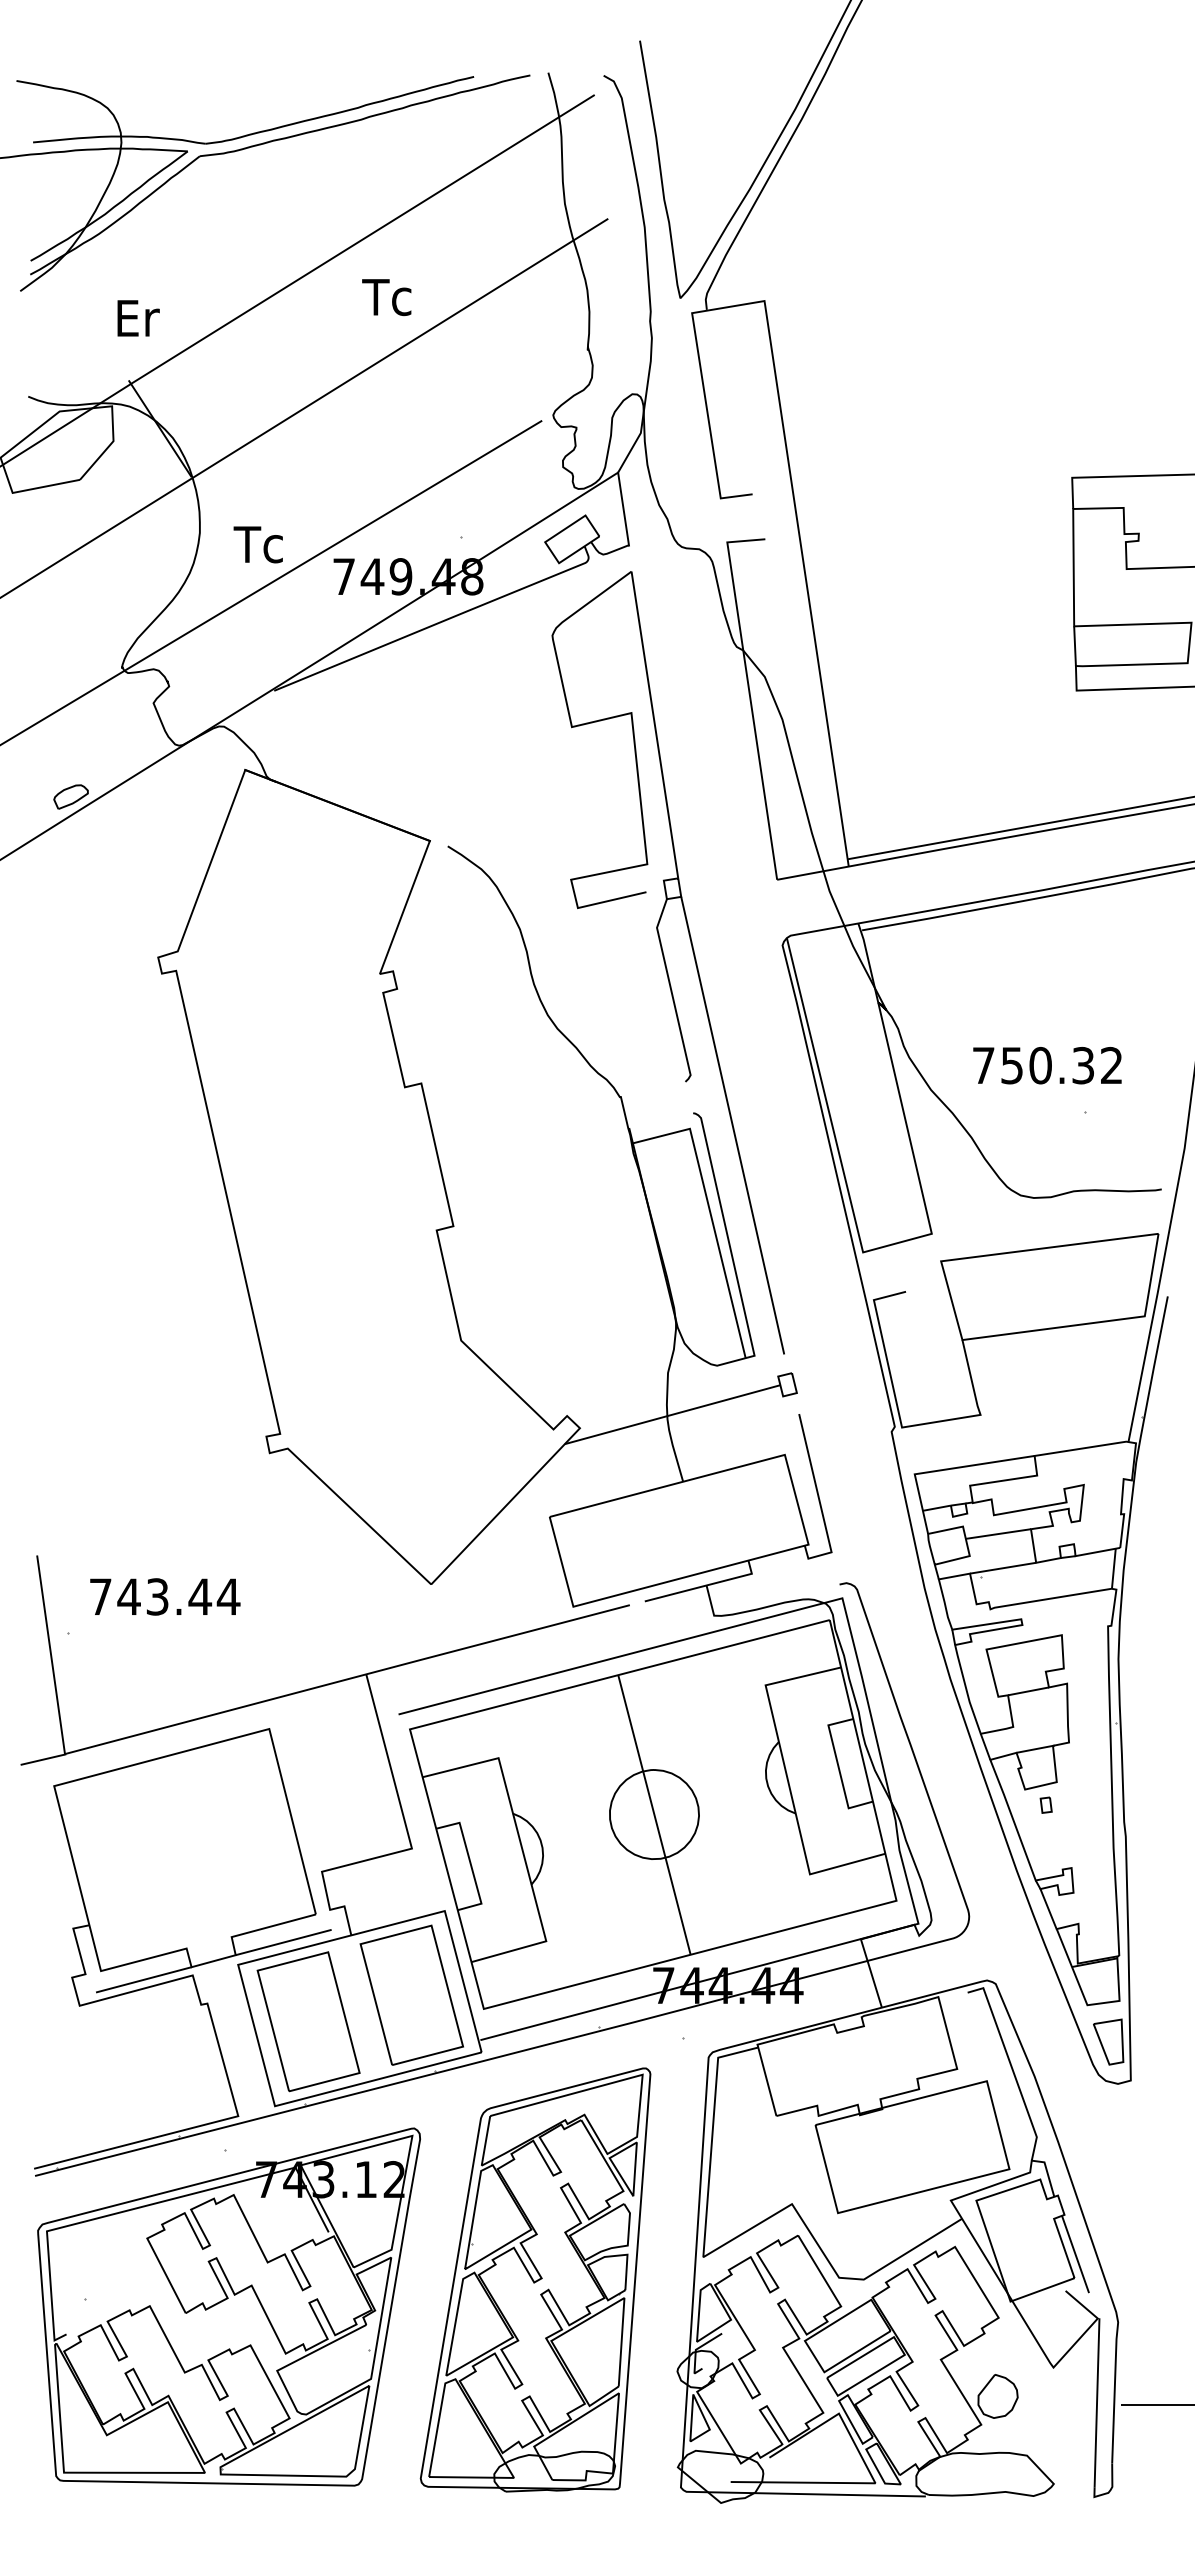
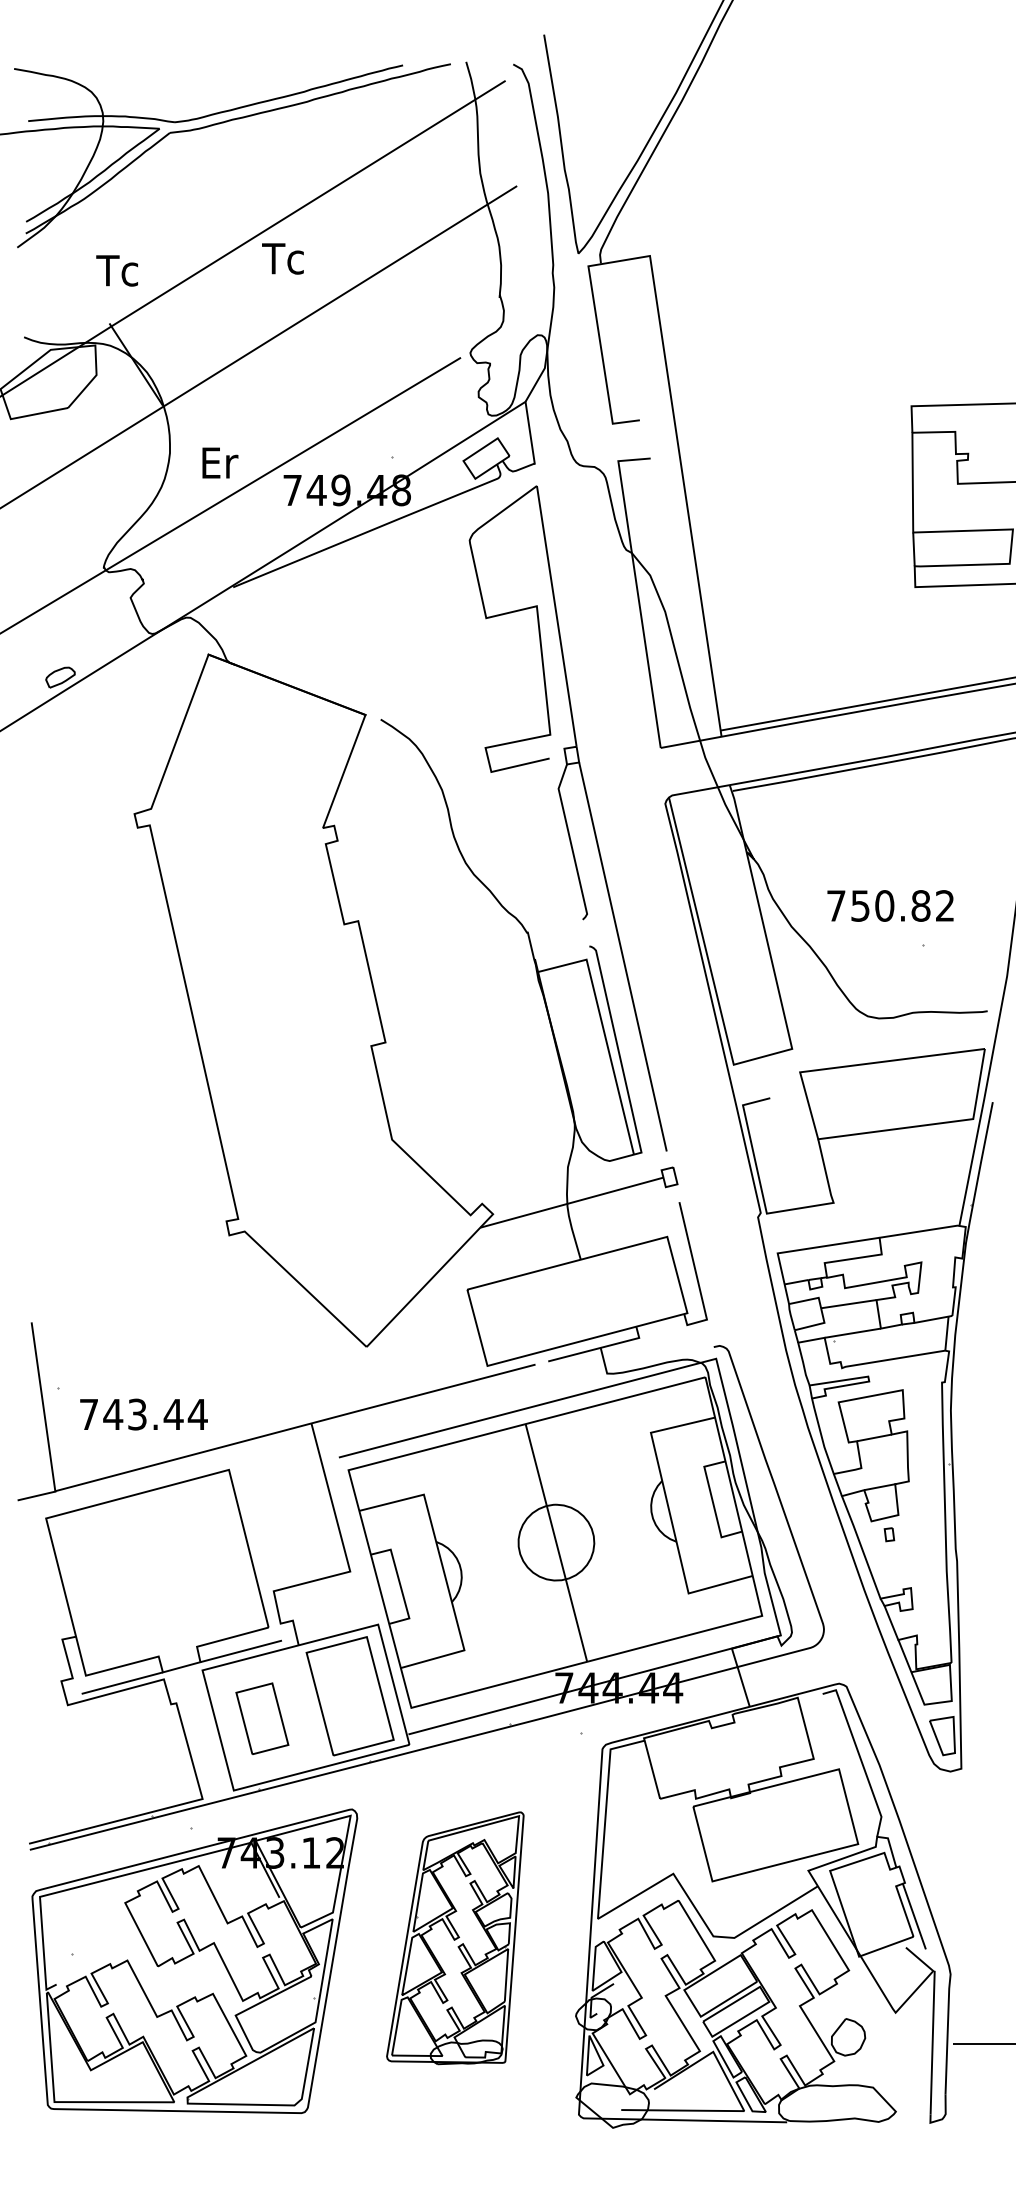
text: (386, 297) -> (282, 258), moved
text: (137, 318) -> (116, 270), Er -> Tc
text: (257, 544) -> (218, 462), Tc -> Er
text: (1083, 1065) -> (921, 905), 750.32 -> 750.82
text: (165, 1596) -> (144, 1414), moved
part: (308, 2021) -> (262, 1718), size x0.6
part: (535, 2279) -> (455, 1937), size x0.7

